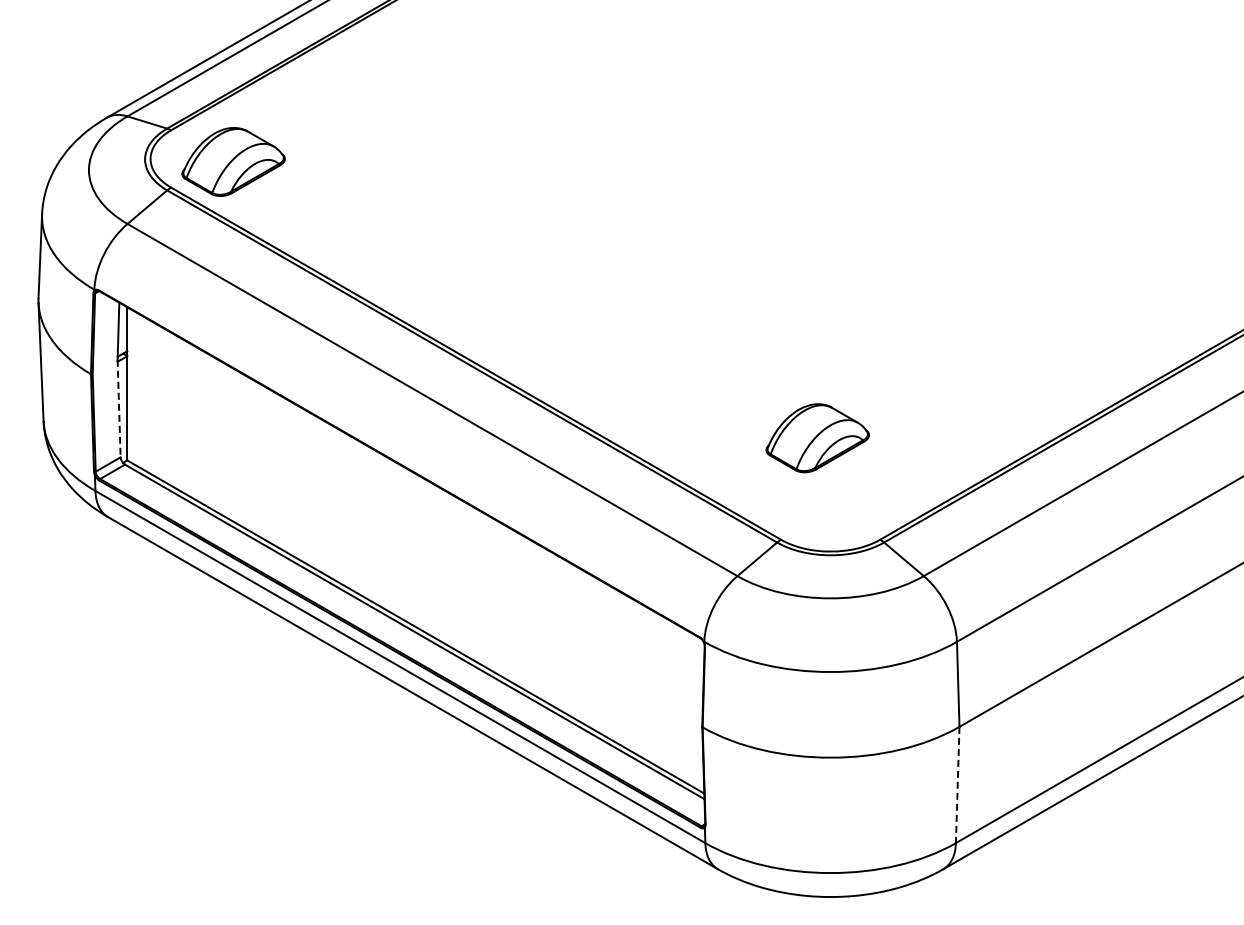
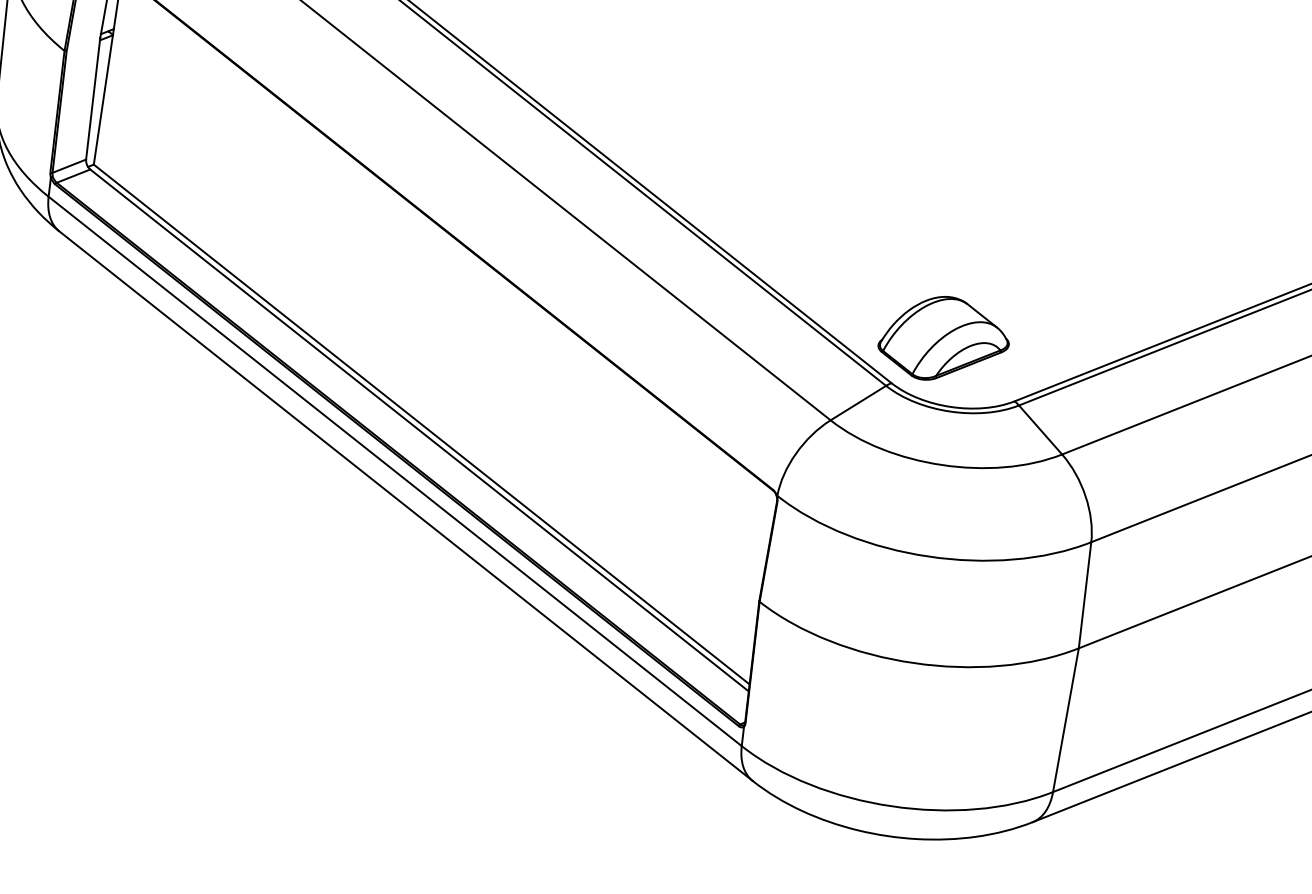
line: (119, 408) -> (93, 98), dashed -> solid
part: (817, 438) -> (944, 339), moved
line: (957, 785) -> (1065, 720), dashed -> solid

